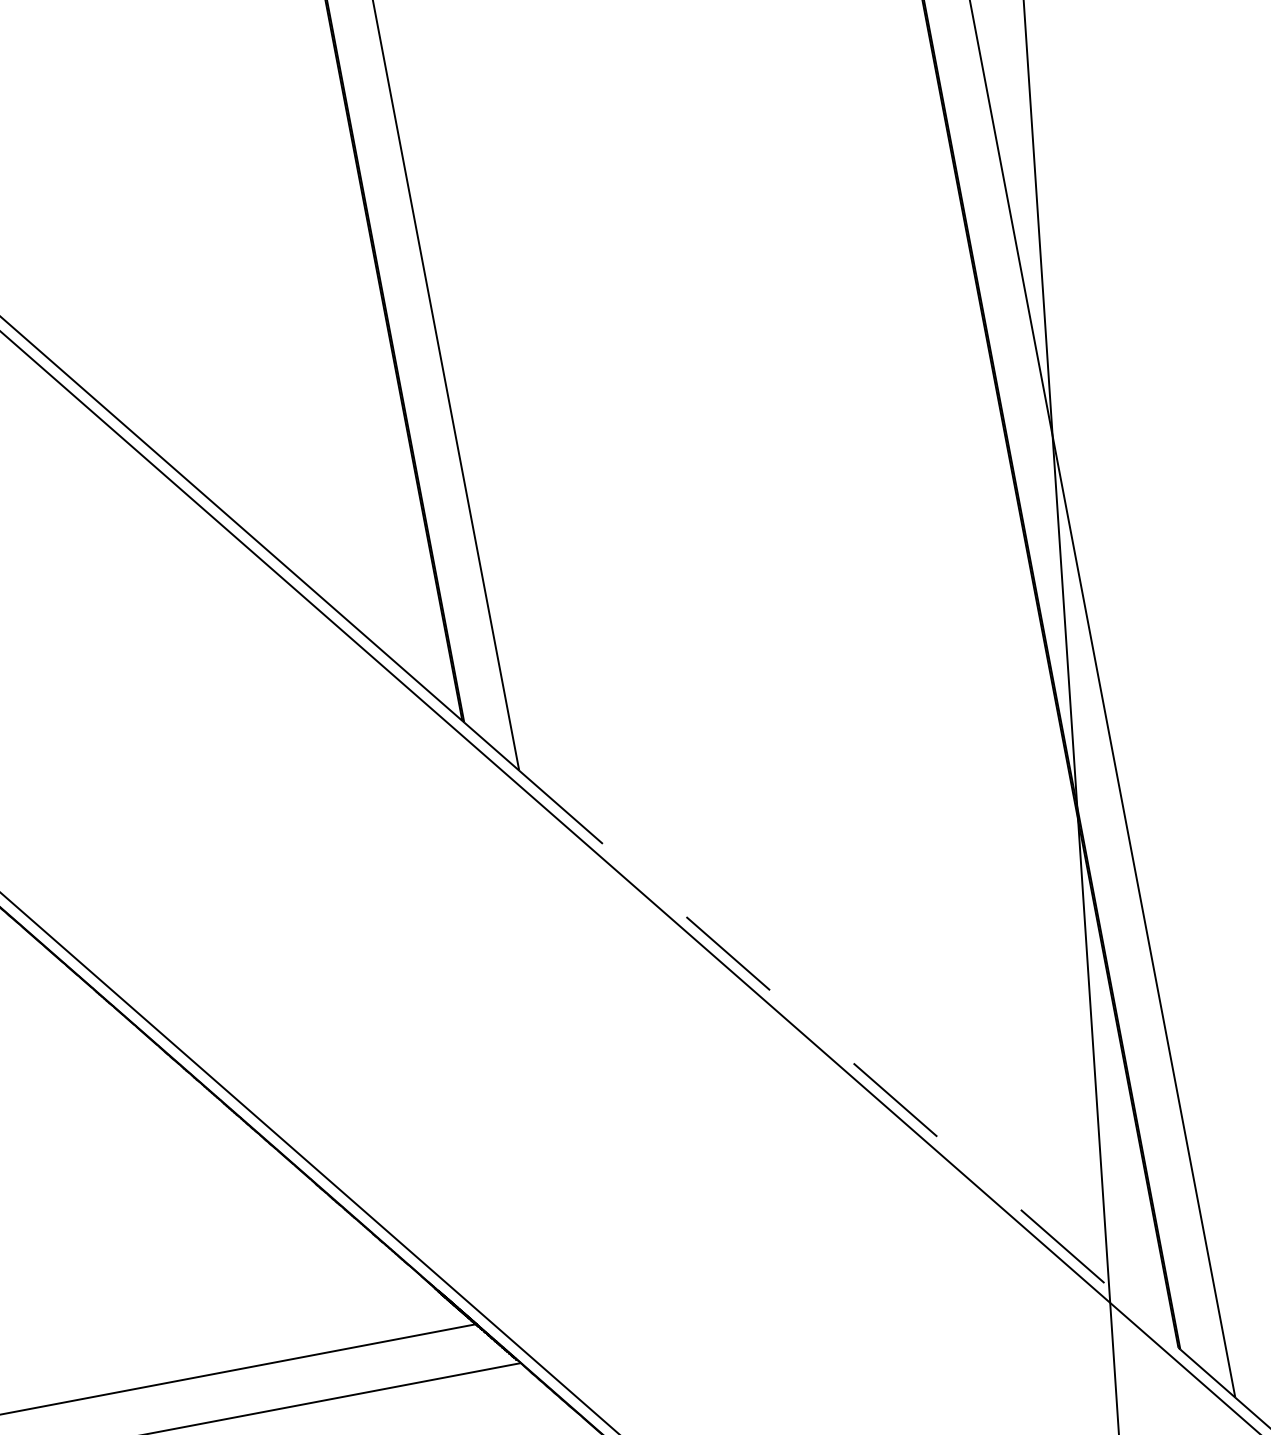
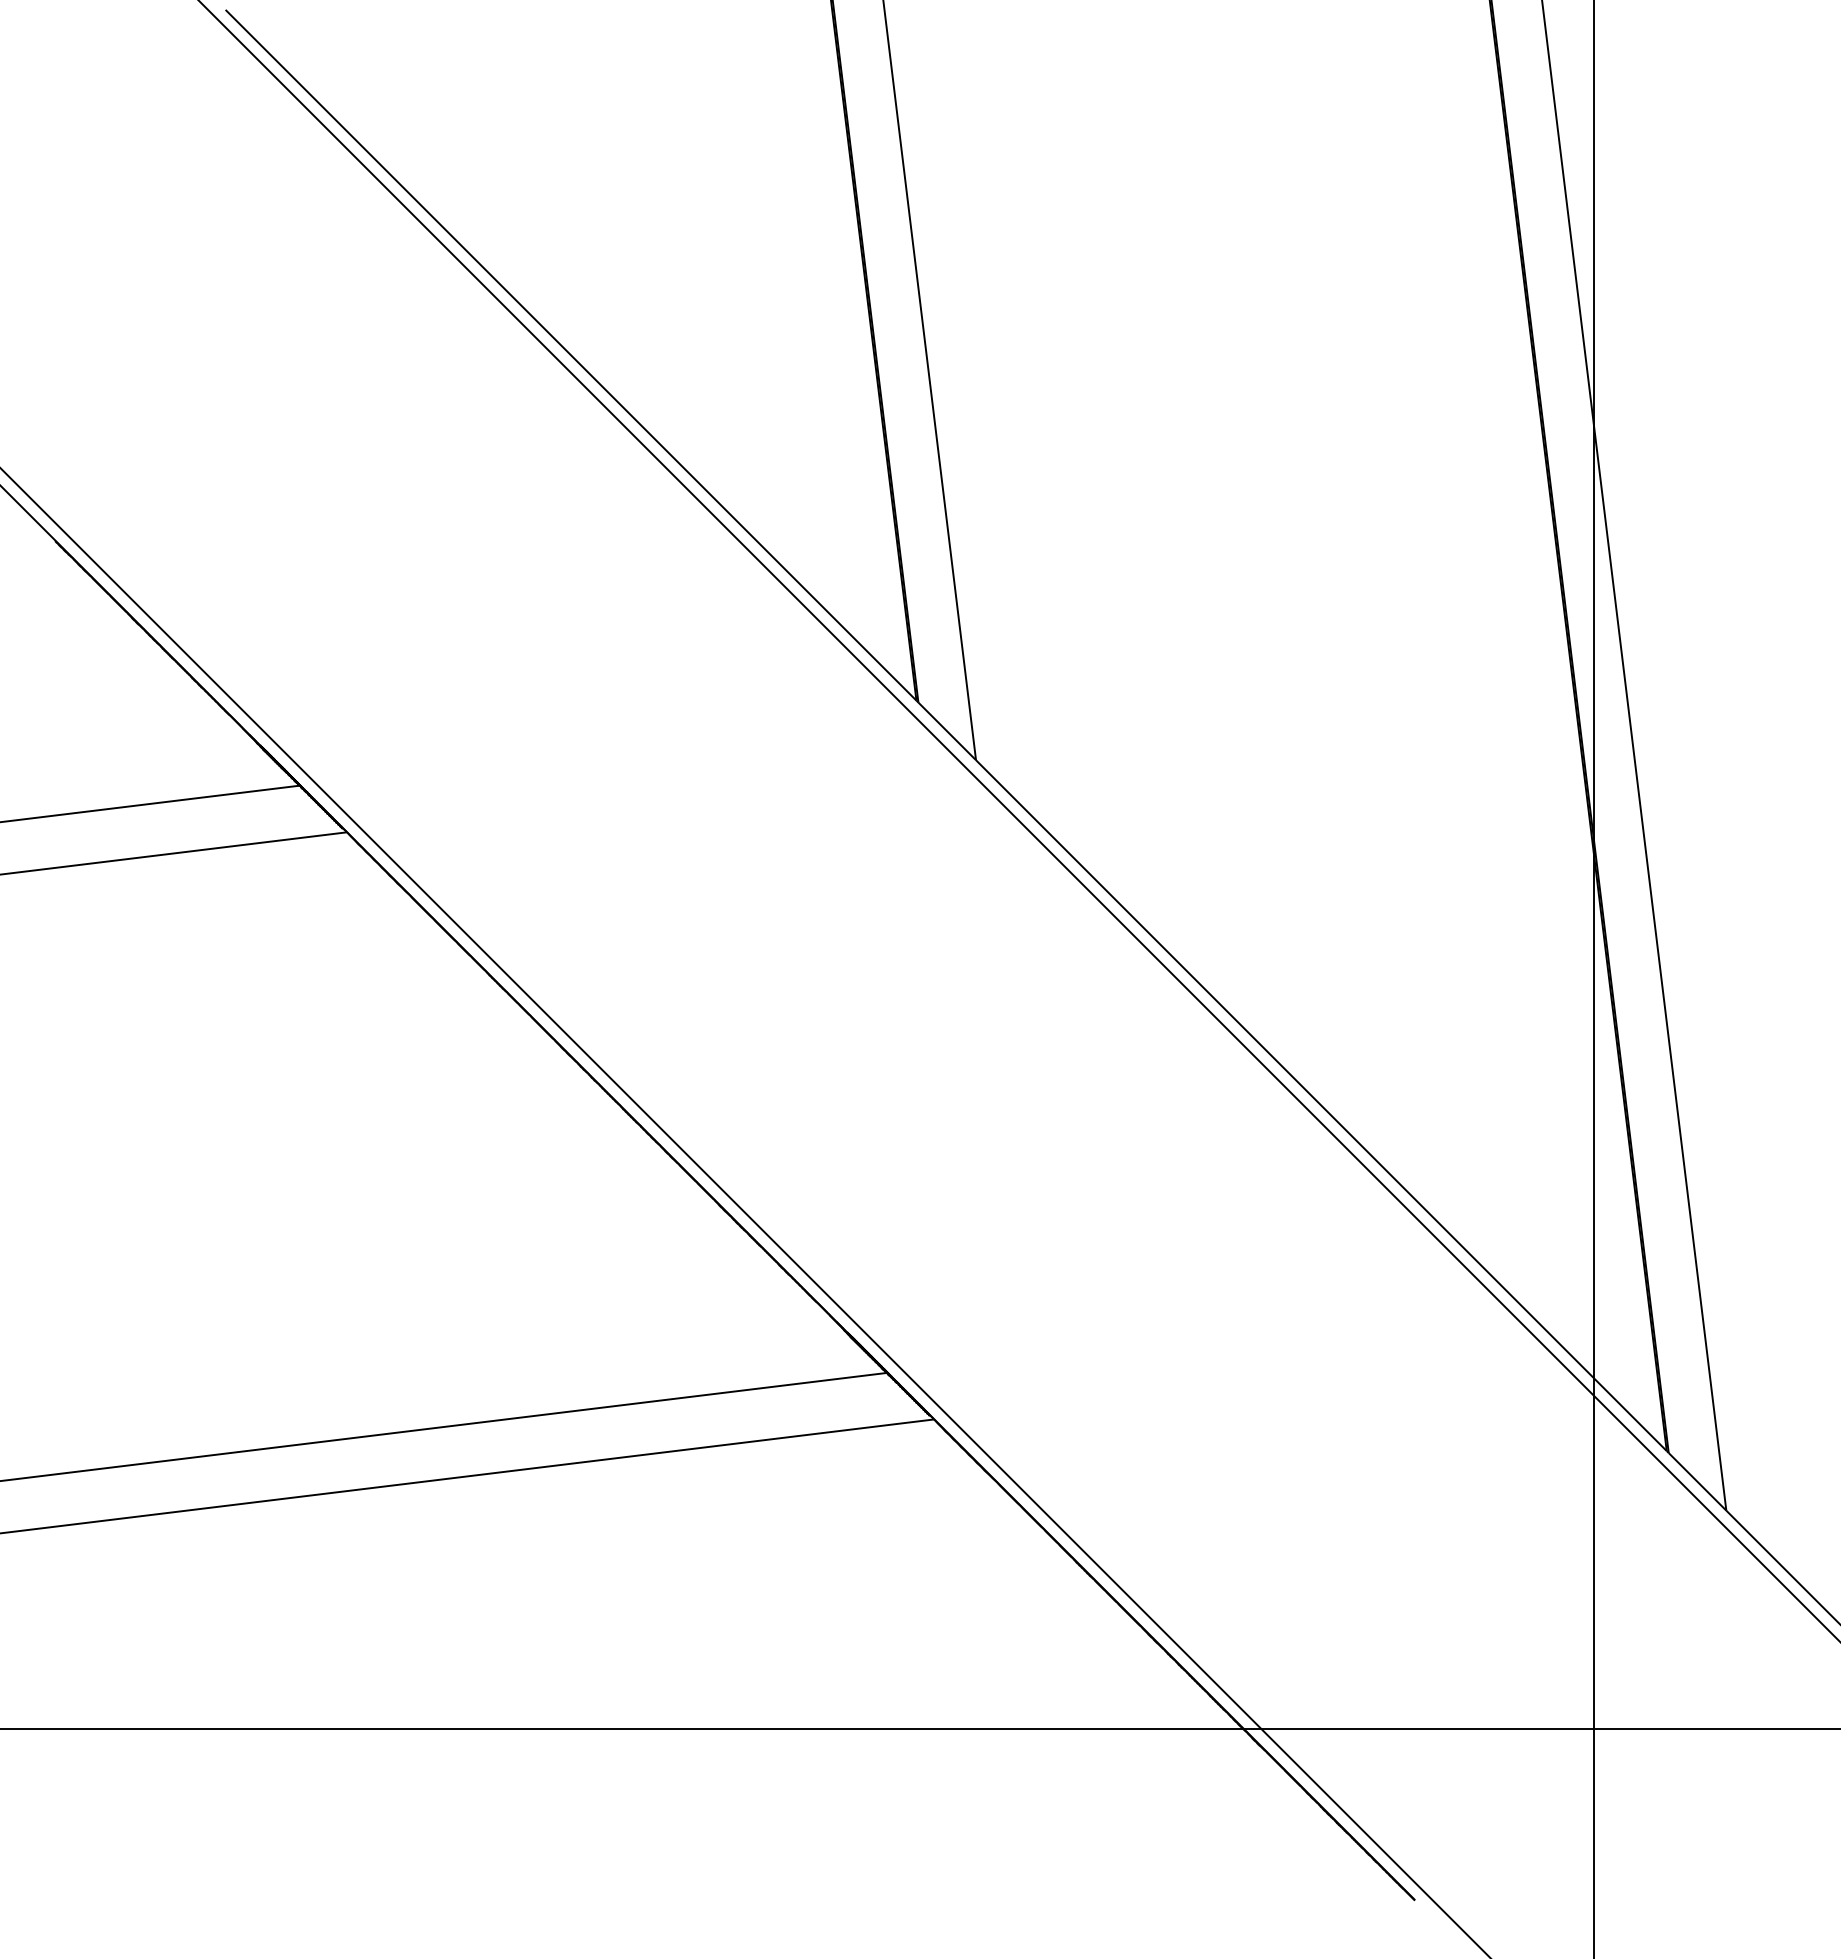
line: (848, 1059) -> (1321, 1105), dashed -> solid

